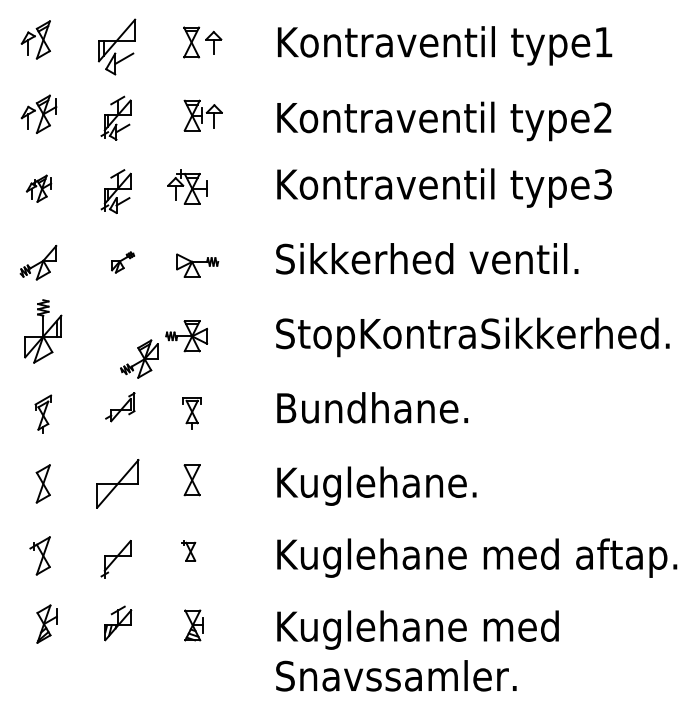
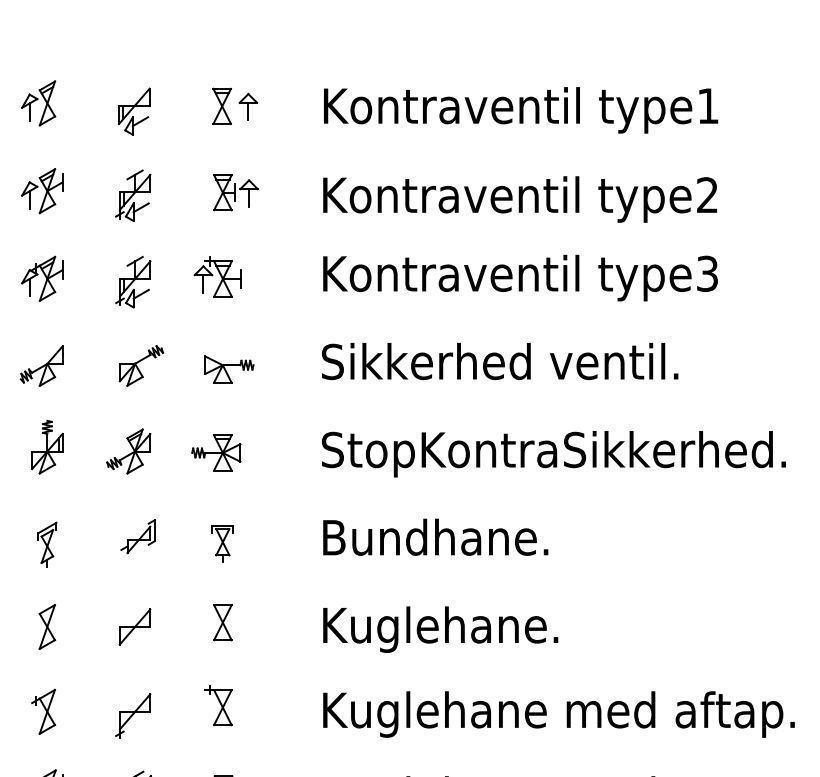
part: (117, 46) -> (134, 111), size x0.71
part: (38, 188) -> (41, 278), size x1.43
part: (122, 262) -> (140, 365), size x1.67
part: (43, 331) -> (47, 447), size x0.71
part: (139, 358) -> (128, 450), moved
part: (117, 483) -> (134, 626), size x0.62
part: (188, 550) -> (218, 705), size x1.67

